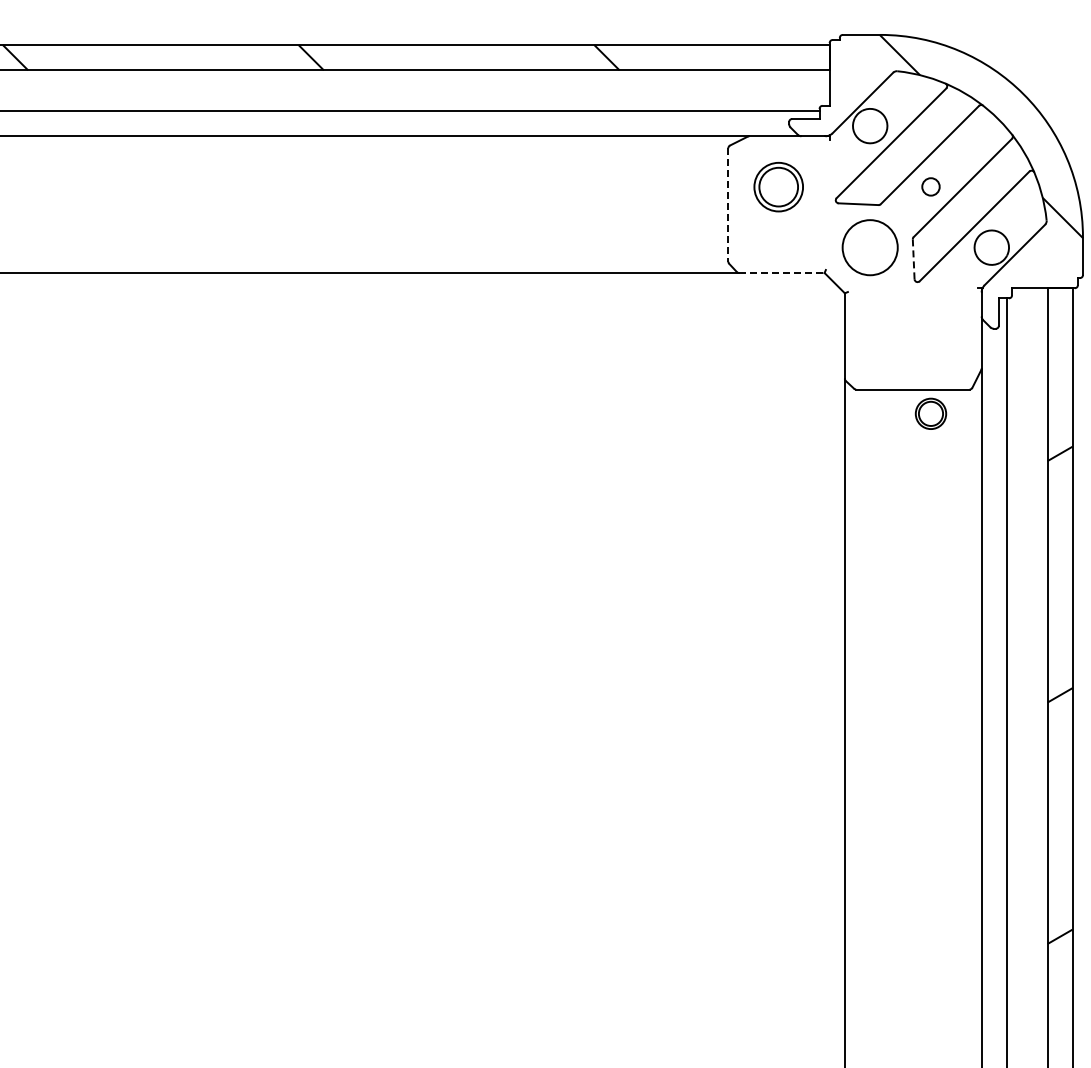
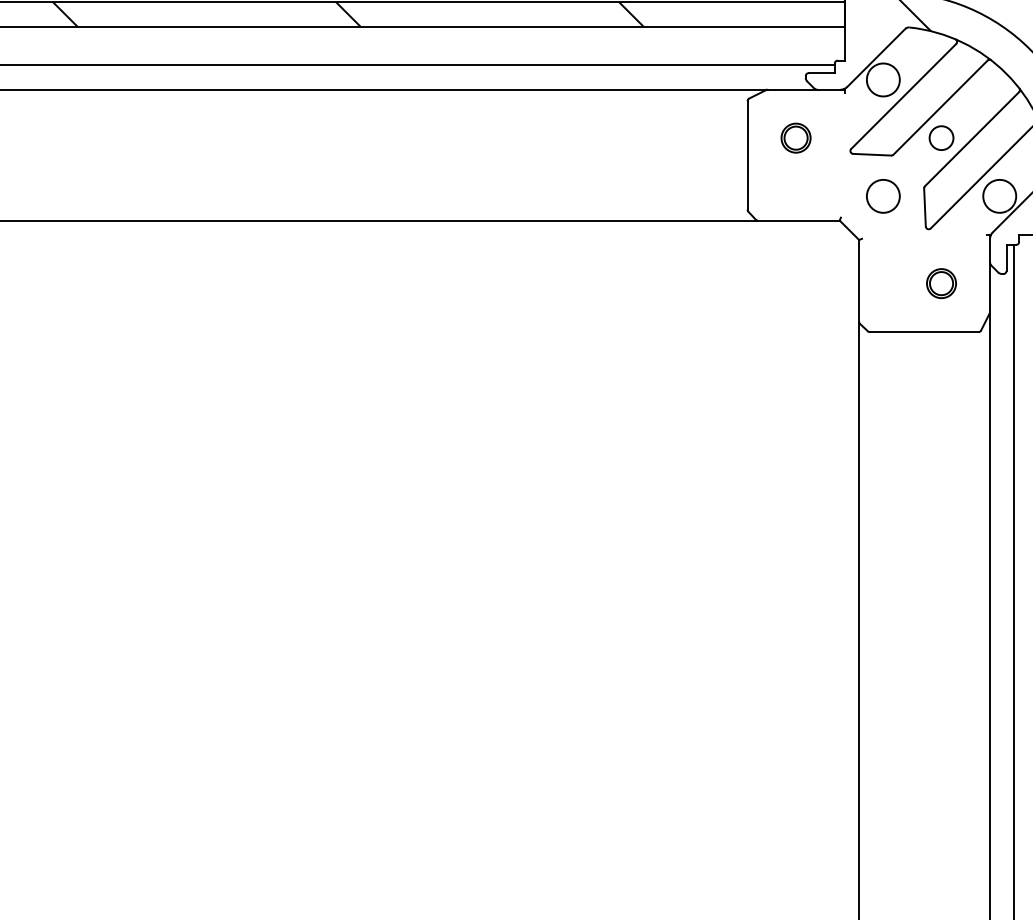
part: (779, 186) -> (796, 137), size x0.62
circle: (930, 186) -> (941, 137), size x1.43
line: (728, 204) -> (747, 155), dashed -> solid
circle: (869, 247) -> (882, 196), size x0.62
line: (913, 259) -> (924, 207), dashed -> solid
line: (781, 273) -> (798, 221), dashed -> solid
part: (930, 413) -> (941, 283), moved

